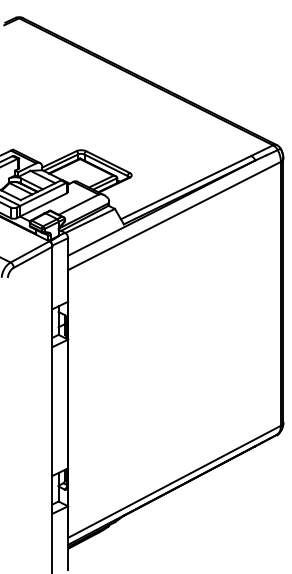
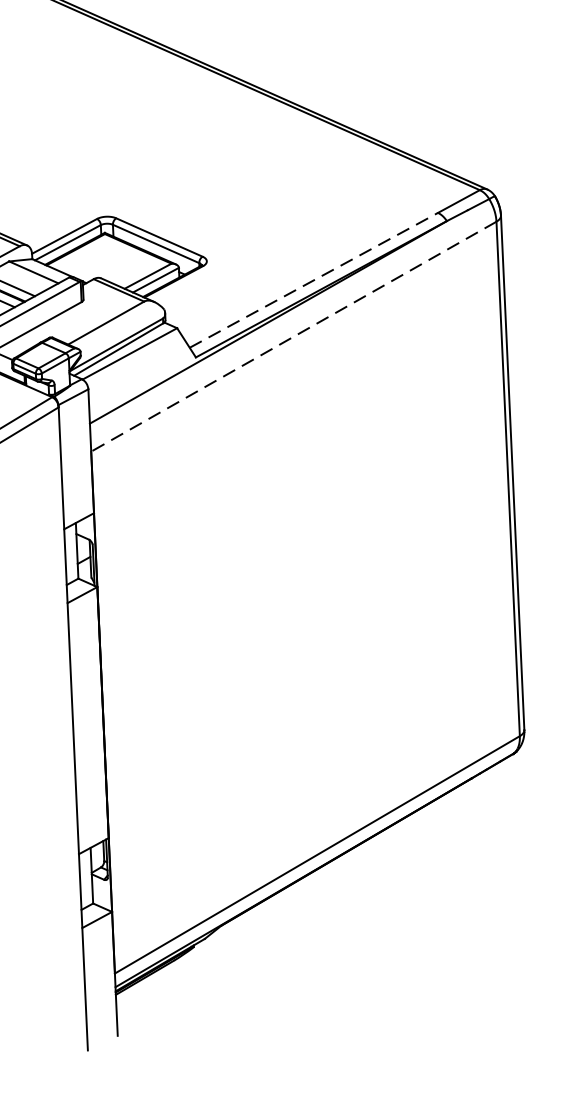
line: (186, 187) -> (314, 280), solid -> dashed
line: (174, 216) -> (293, 337), solid -> dashed

